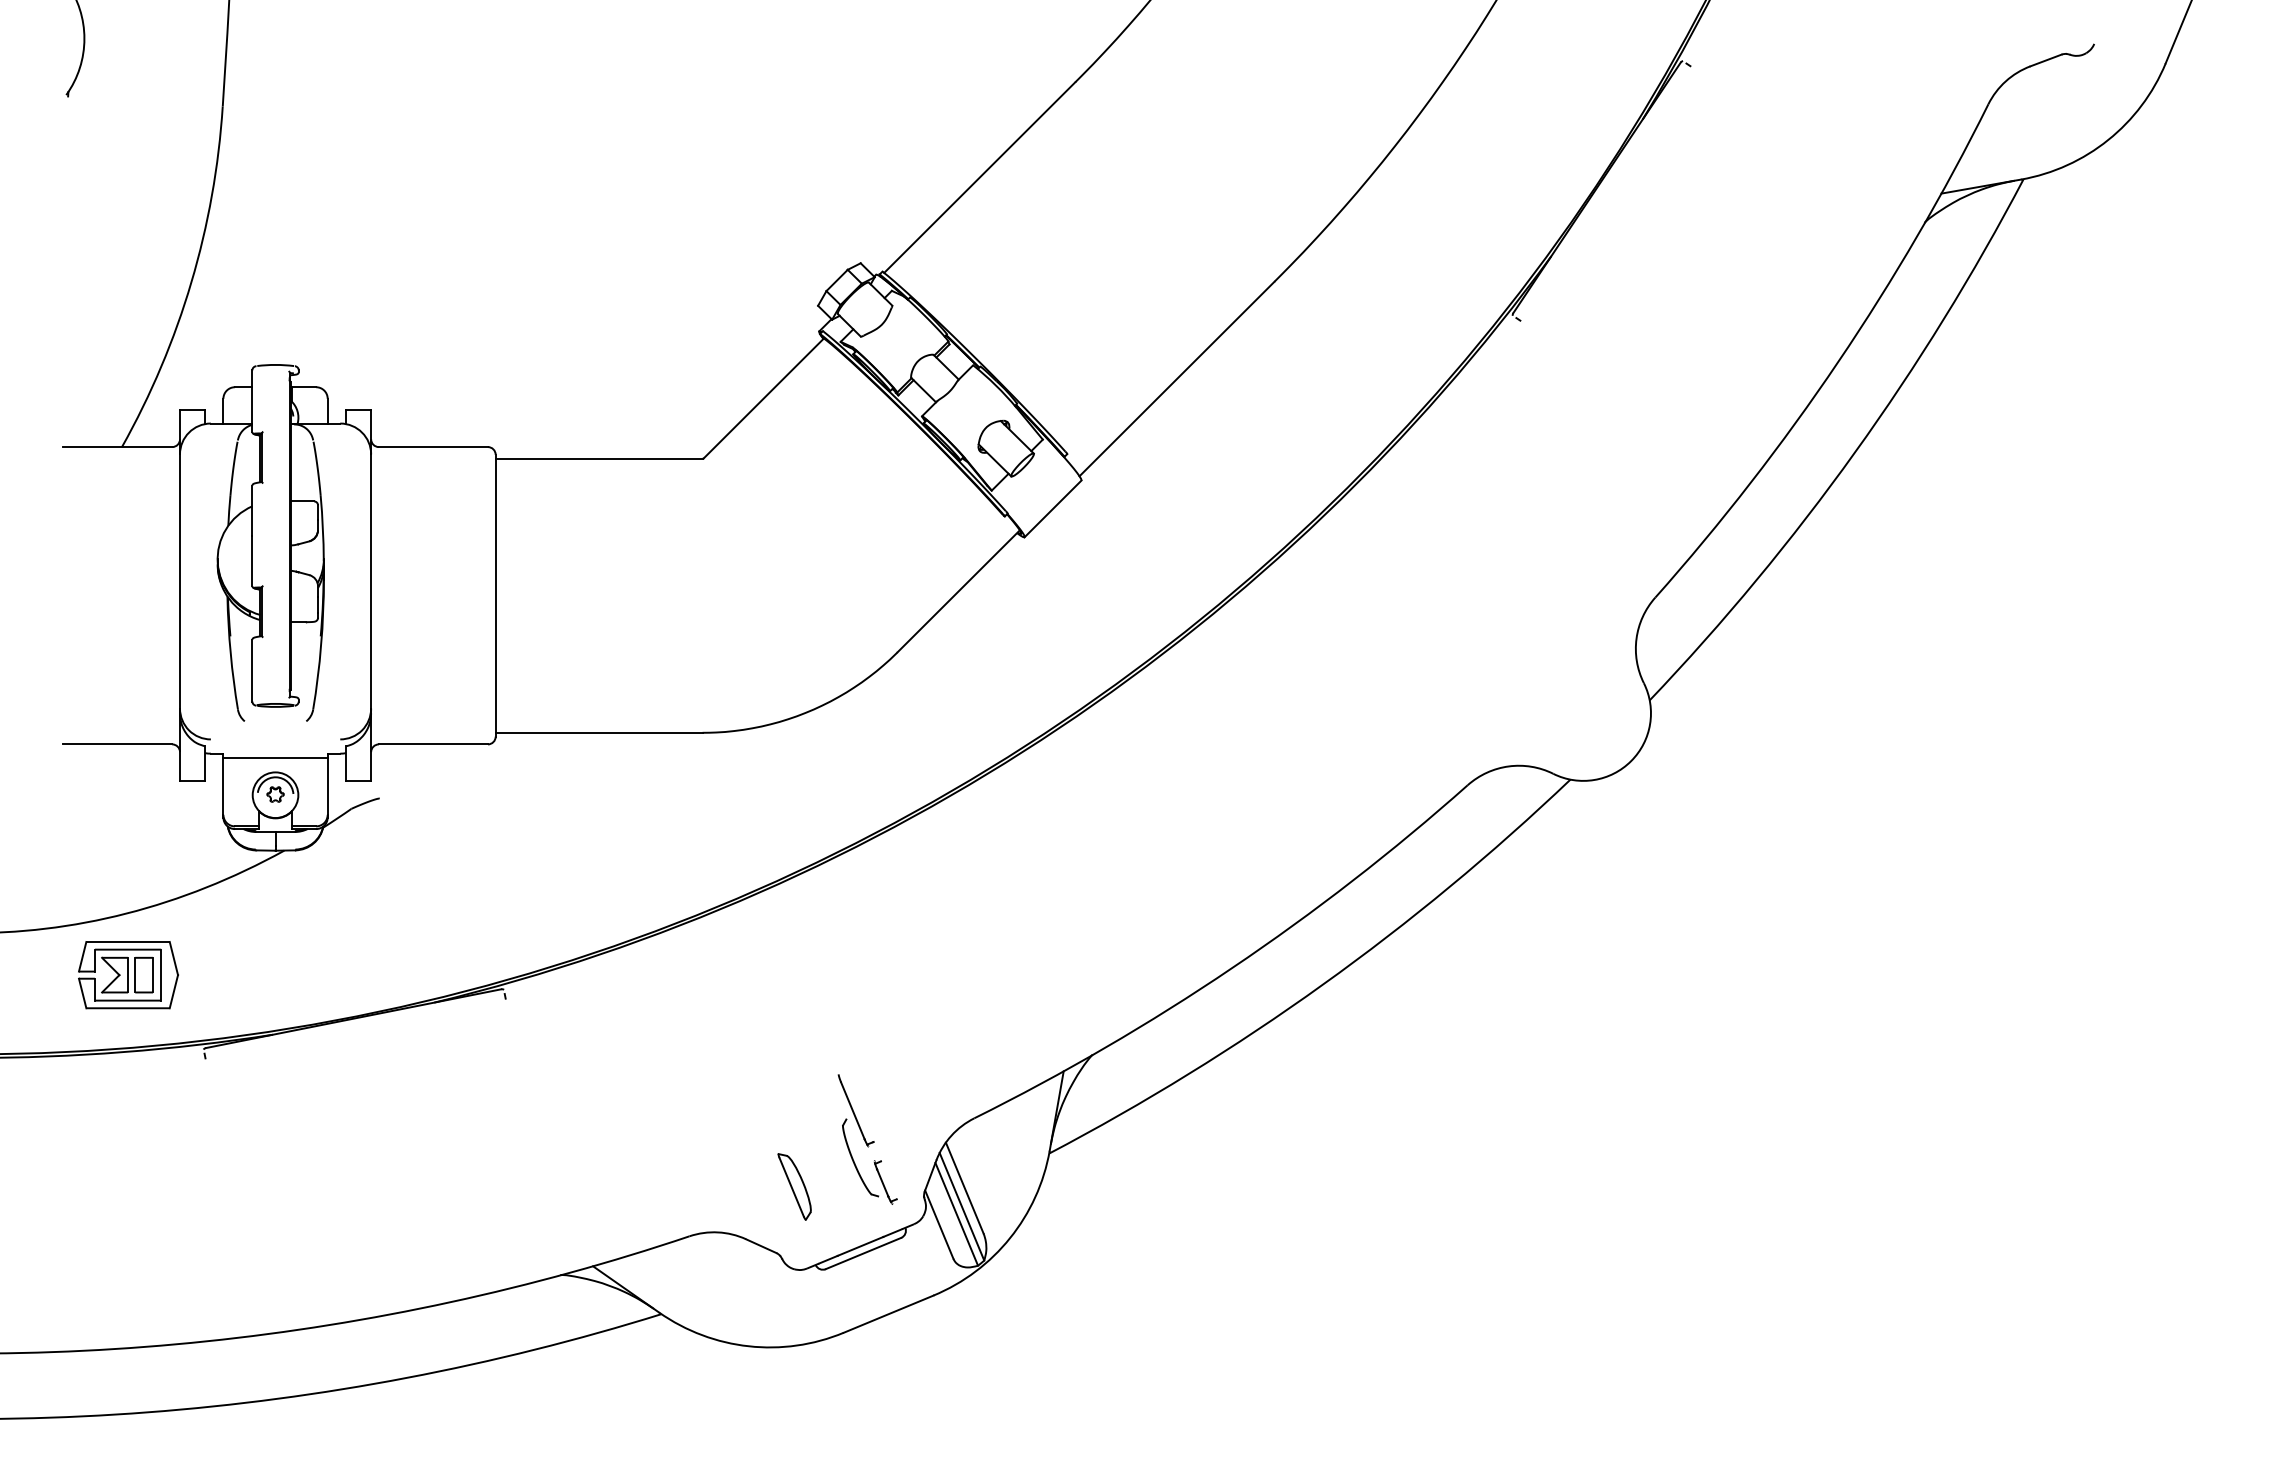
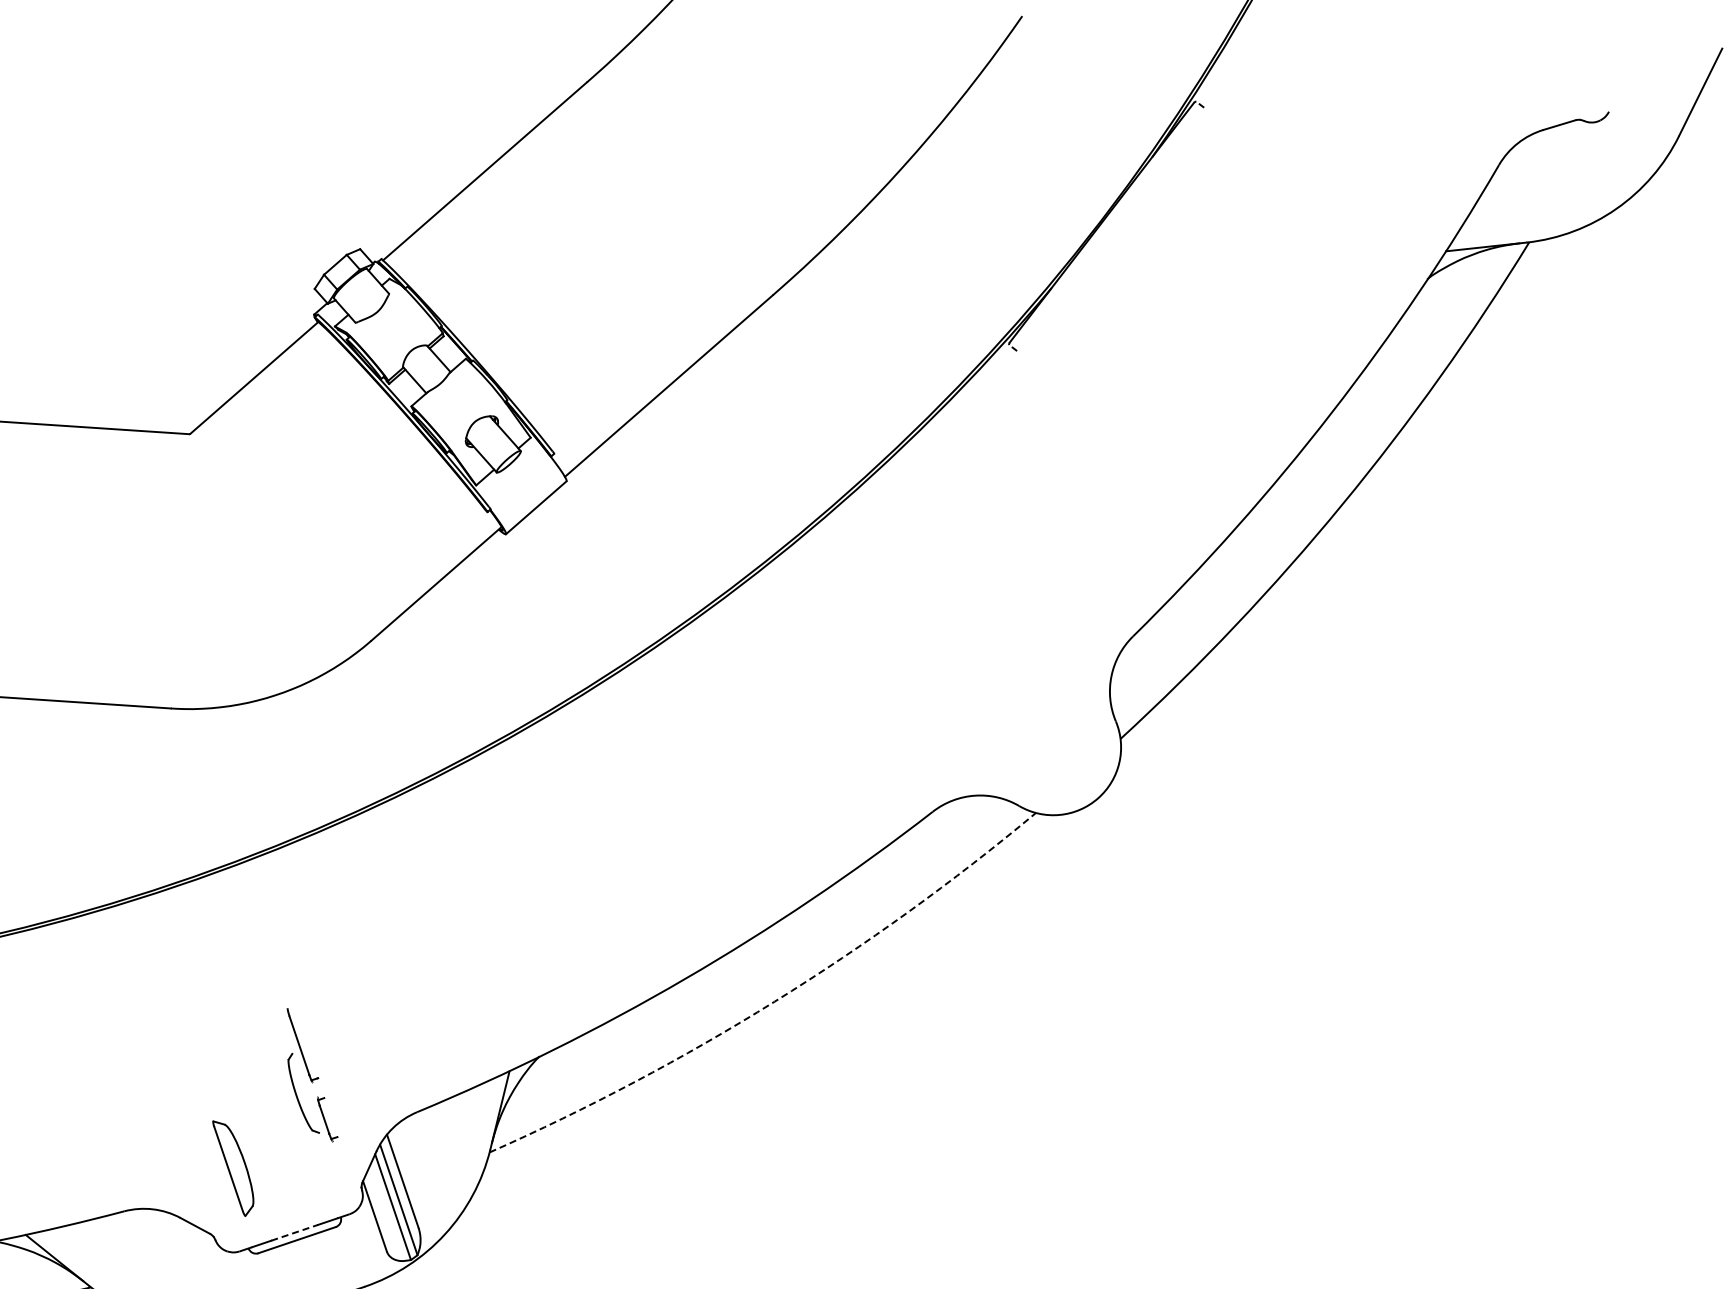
arc: (1322, 984) -> (774, 1001), solid -> dashed
part: (867, 1139) -> (312, 1075), moved
part: (794, 1186) -> (232, 1168), size x1.4
line: (860, 1246) -> (294, 1232), solid -> dashed

